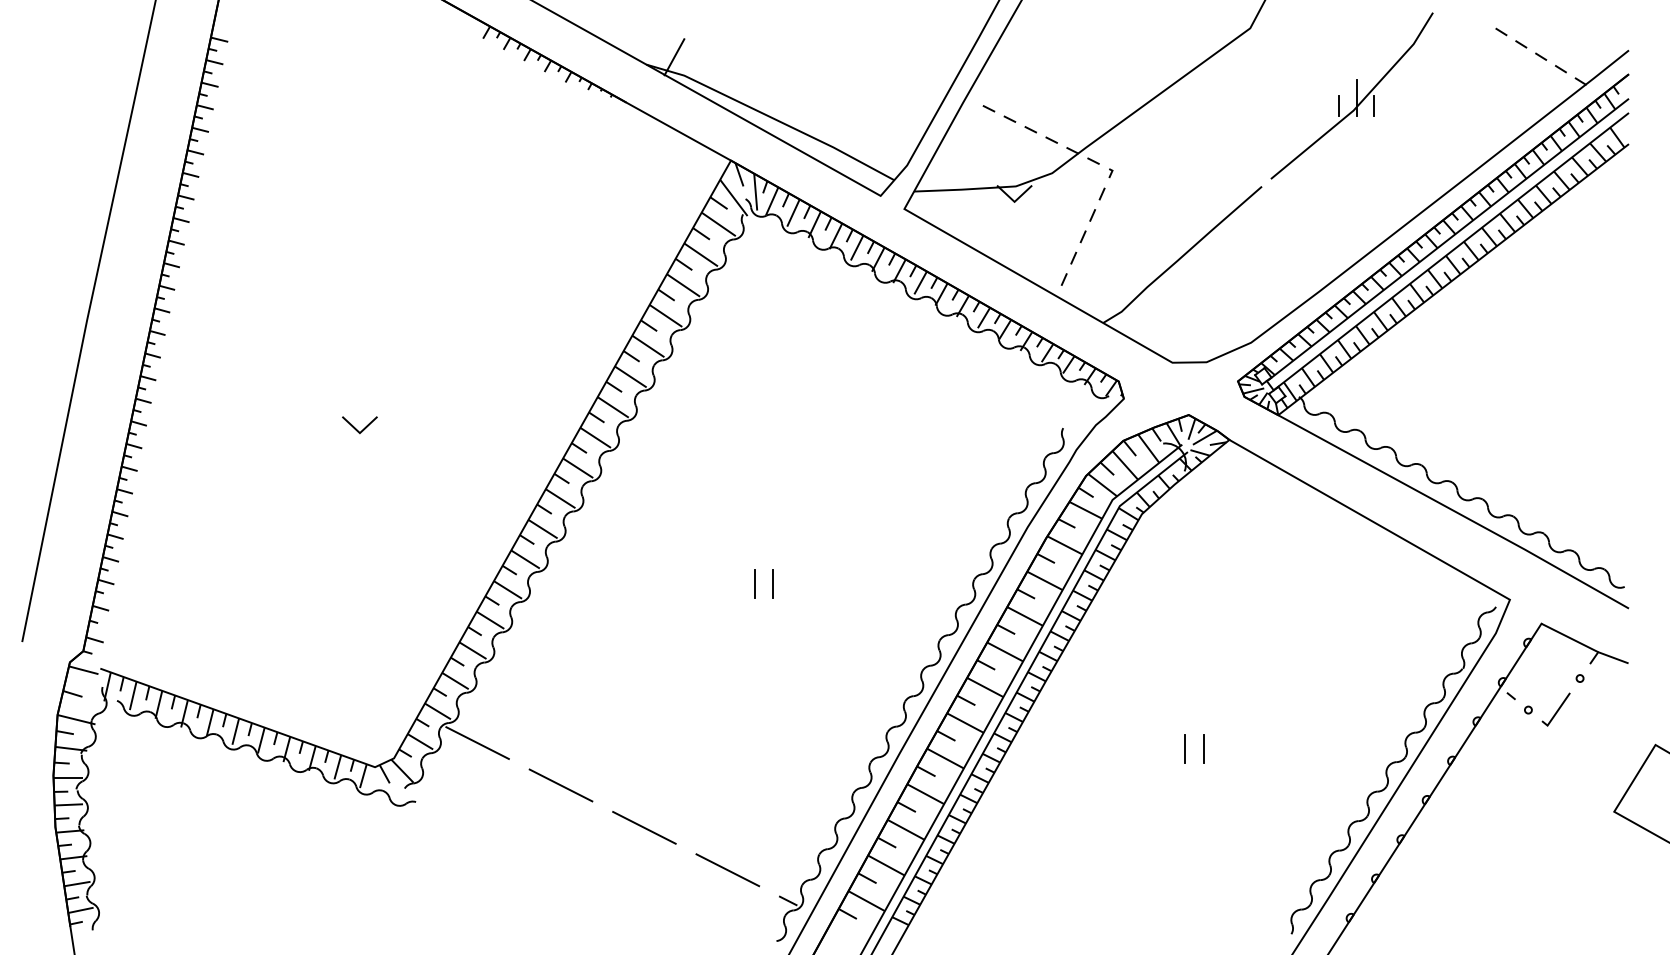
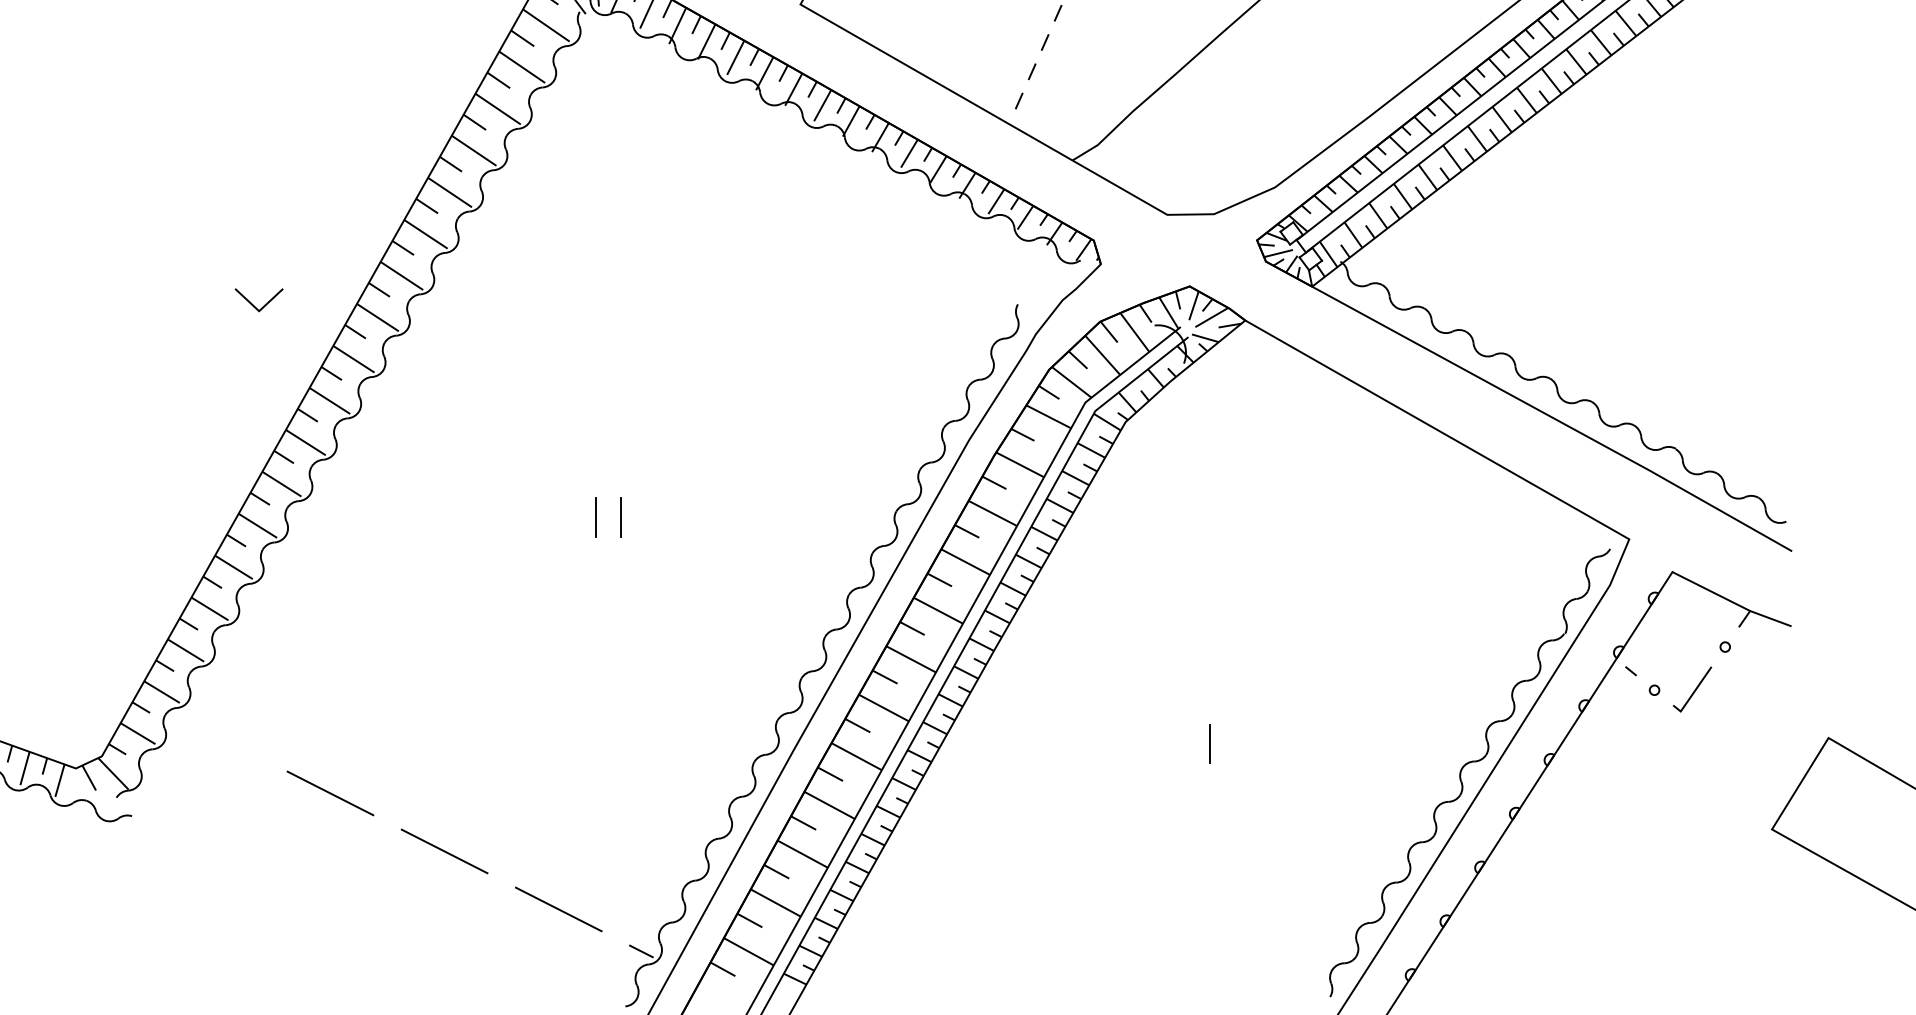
line: (356, 428) -> (254, 304), moved
line: (477, 742) -> (216, 734), removed
line: (1184, 749) -> (1183, 744), removed

